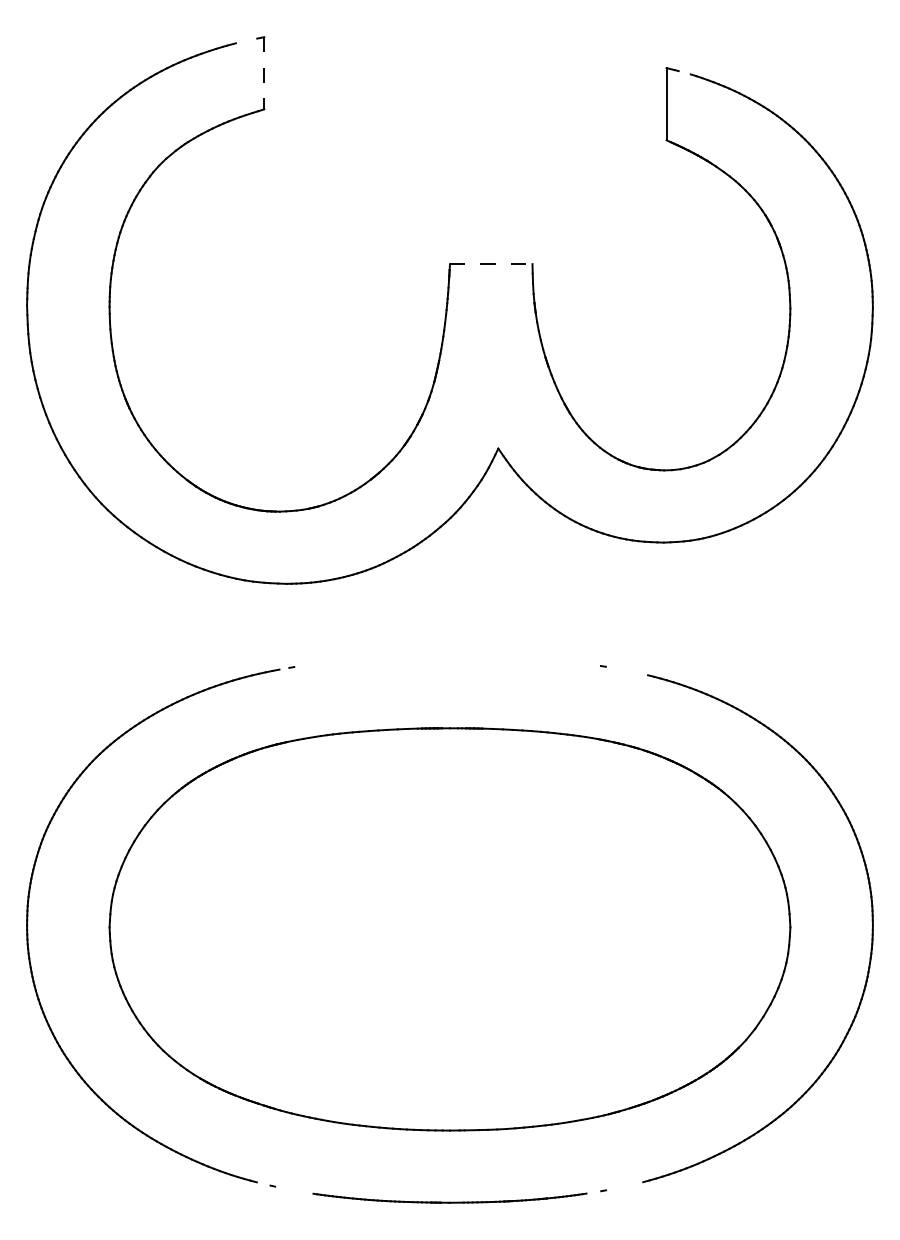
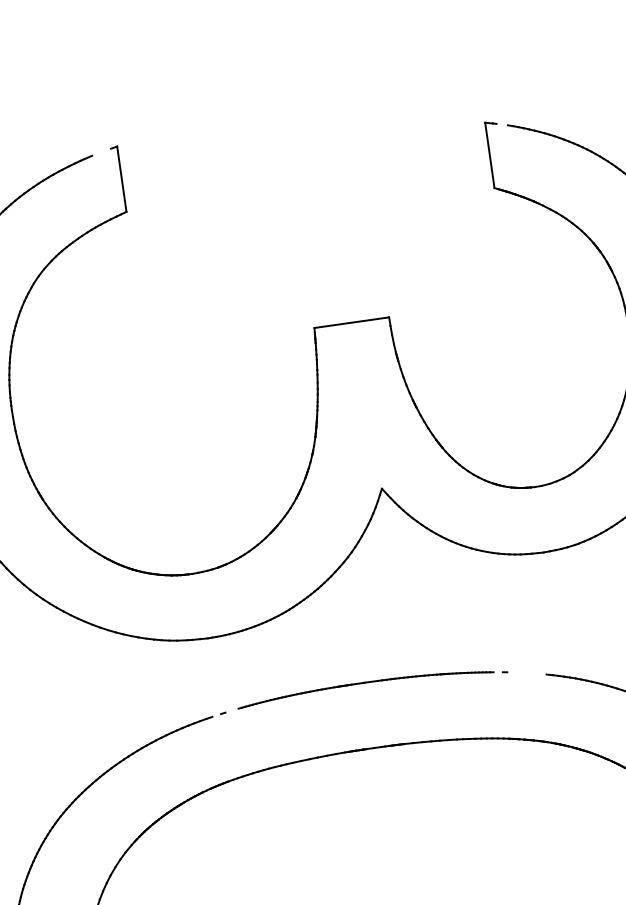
line: (264, 73) -> (122, 179), dashed -> solid
line: (491, 264) -> (352, 323), dashed -> solid
part: (449, 660) -> (365, 686), added

